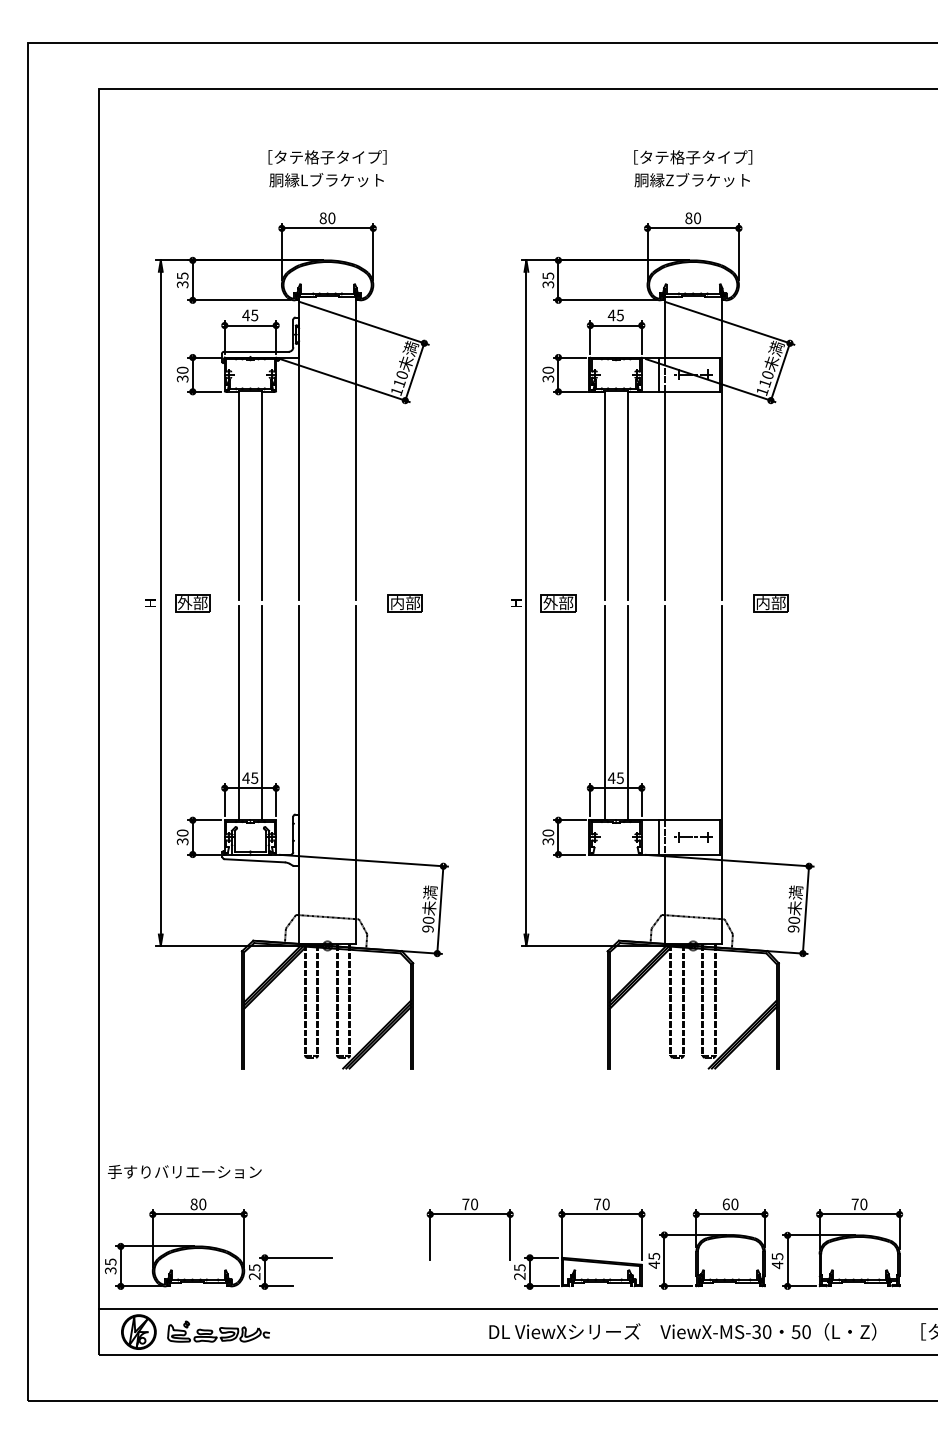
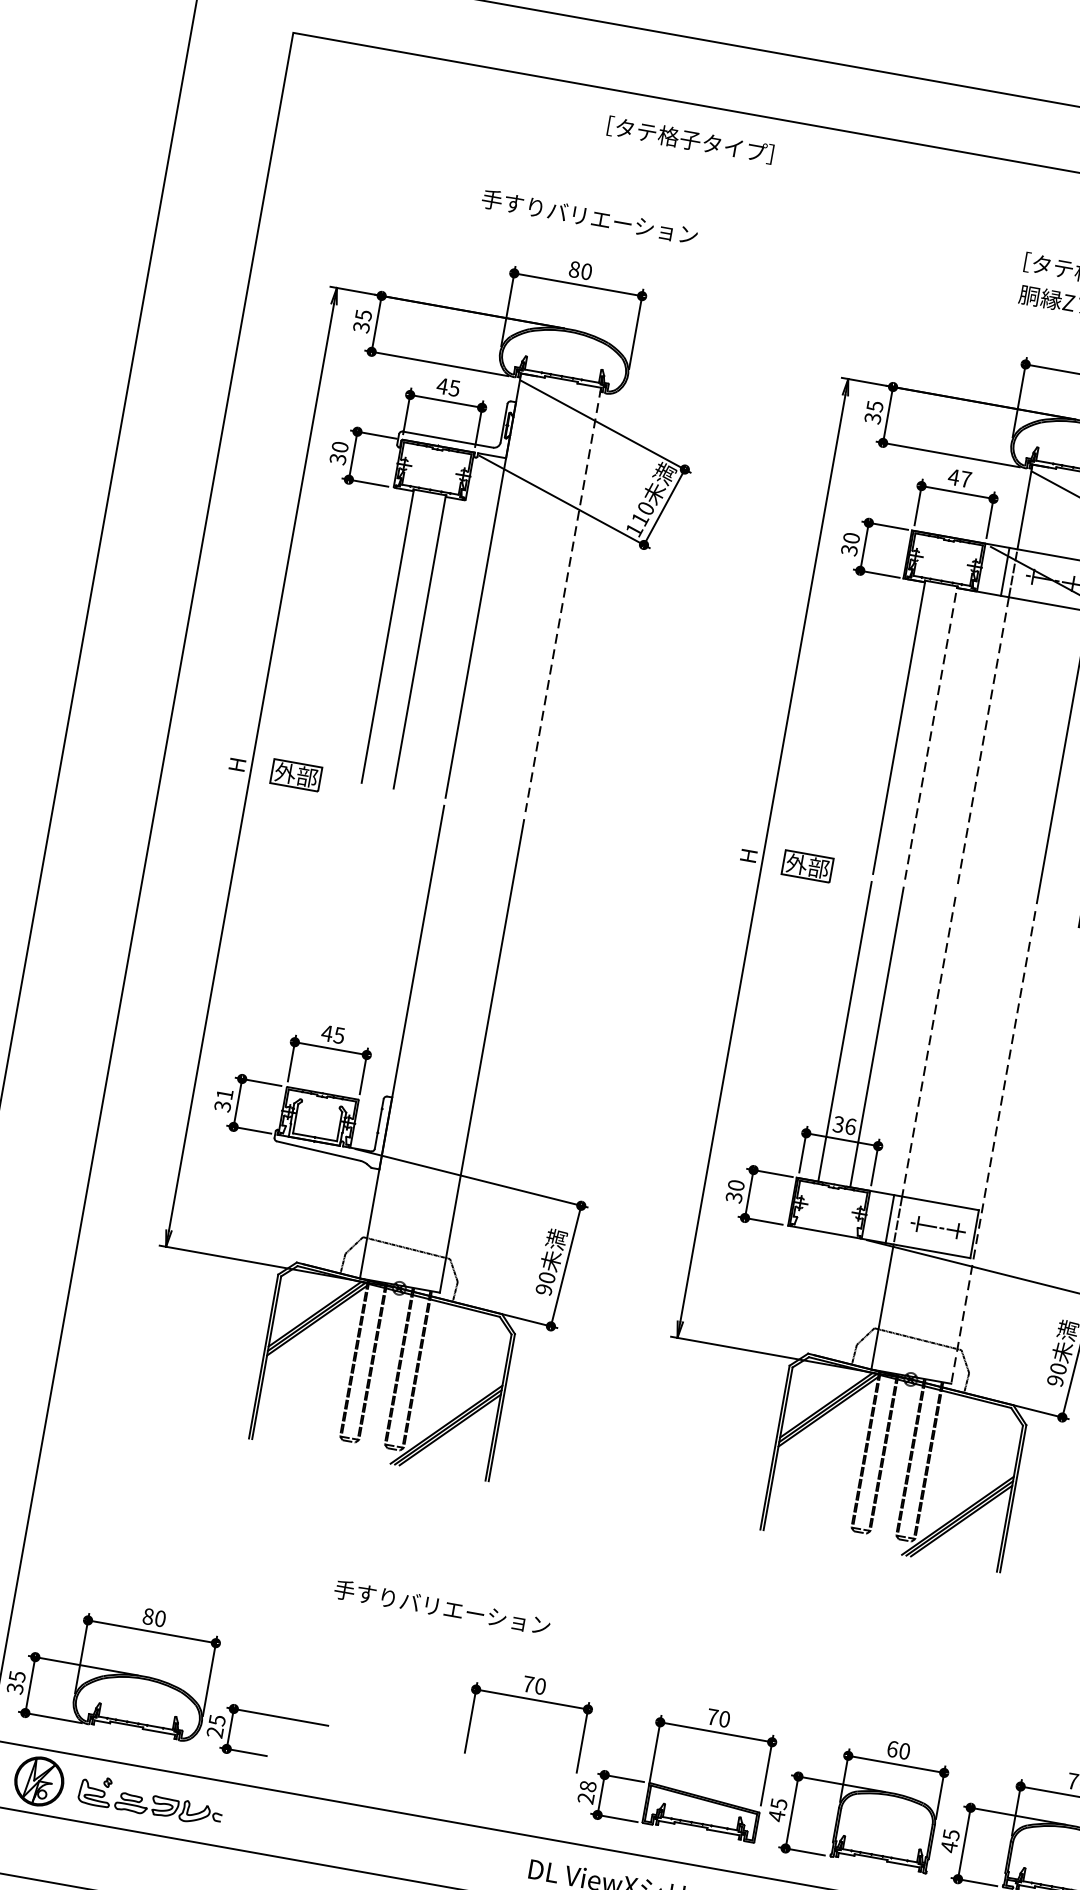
text: (327, 157) -> (690, 140), moved
text: (327, 180) -> (589, 217), 胴縁Lブラケット -> 手すりバリエーション
text: (619, 315) -> (964, 479), 45 -> 47
line: (356, 448) -> (563, 599), solid -> dashed
line: (627, 495) -> (931, 733), solid -> dashed
line: (664, 496) -> (982, 743), solid -> dashed
part: (404, 603) -> (592, 828), removed
line: (239, 713) -> (334, 941), removed
line: (261, 713) -> (364, 946), removed
line: (664, 713) -> (928, 1047), solid -> dashed
line: (721, 774) -> (993, 1146), solid -> dashed
text: (615, 778) -> (843, 1125), 45 -> 36
text: (182, 832) -> (224, 1093), 30 -> 31
text: (184, 1171) -> (442, 1607), moved
text: (519, 1267) -> (587, 1785), 25 -> 28

